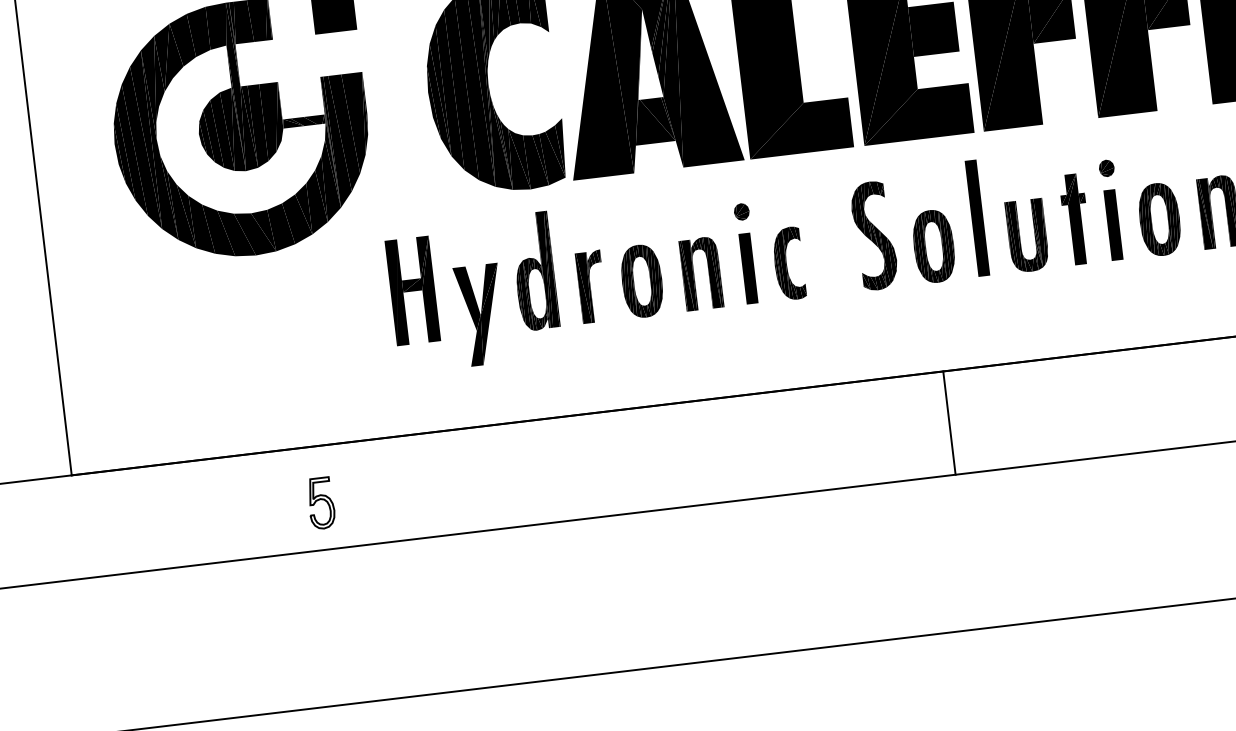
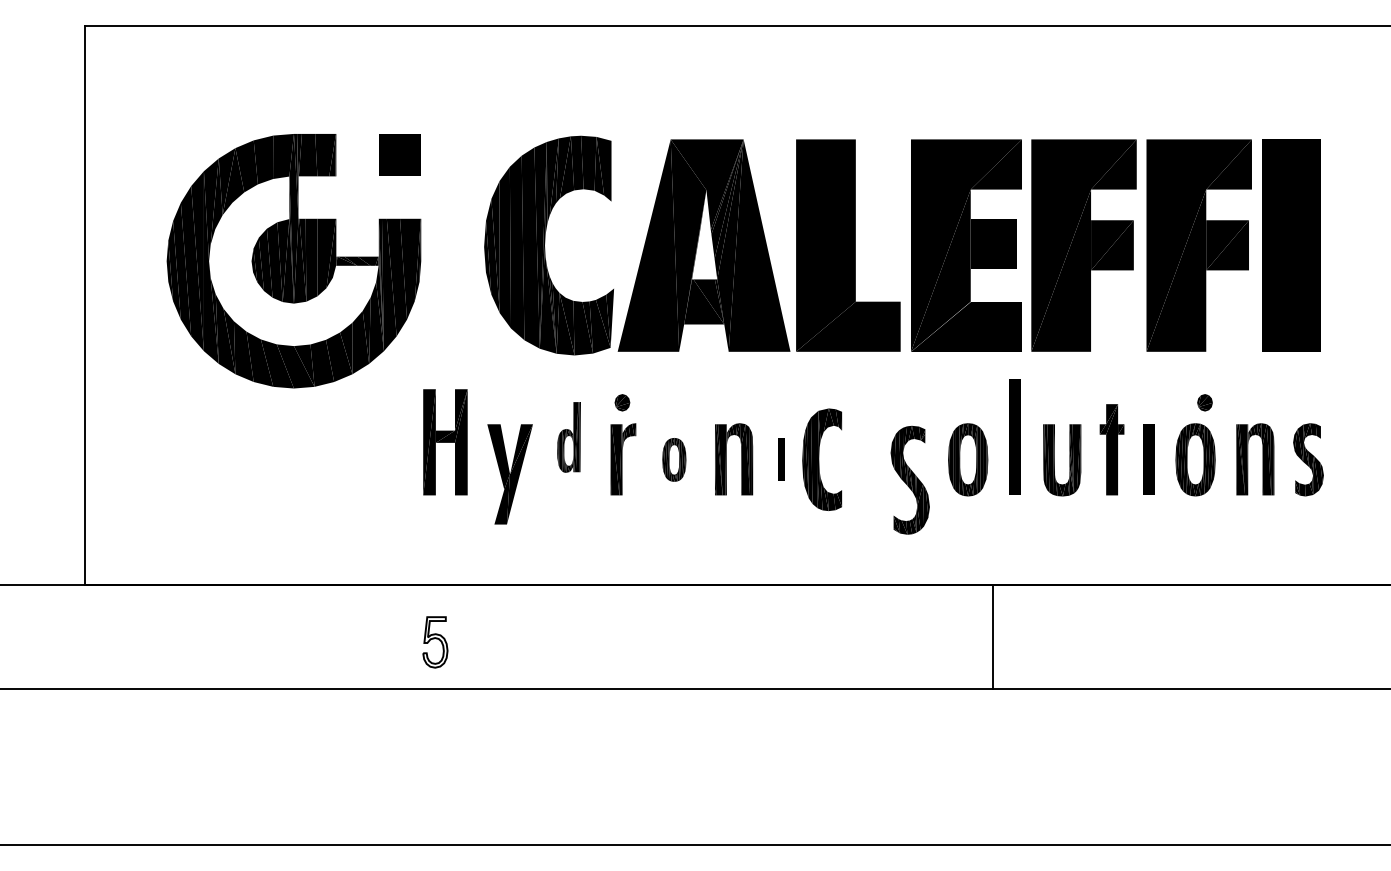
part: (1106, 168) -> (1204, 402), moved
part: (741, 211) -> (622, 402), moved
part: (873, 235) -> (909, 479), moved
part: (788, 263) -> (821, 459), size x1.4
part: (747, 268) -> (780, 459), size x0.6
part: (534, 271) -> (568, 437), size x0.6
part: (642, 280) -> (674, 459), size x0.6
line: (949, 423) -> (992, 637), moved
part: (321, 503) -> (435, 642), moved

